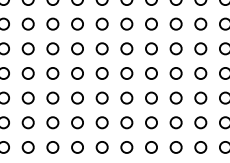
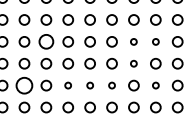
circle: (77, 48) -> (46, 41), size x1.4
circle: (175, 48) -> (133, 41), size x0.6
circle: (200, 48) -> (155, 41), size x0.6
circle: (175, 73) -> (133, 63), size x0.6
circle: (52, 97) -> (24, 85), size x1.6
circle: (101, 97) -> (67, 85), size x0.6
circle: (126, 97) -> (89, 85), size x0.6
circle: (151, 97) -> (112, 85), size x0.6
circle: (200, 97) -> (155, 85), size x0.6

